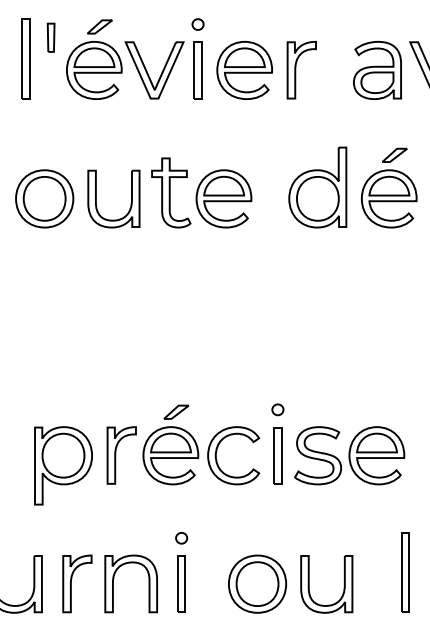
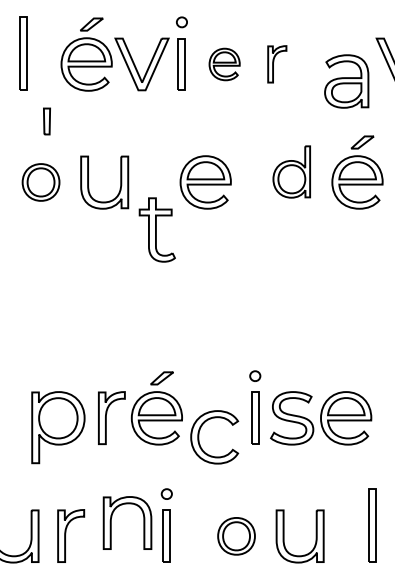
part: (50, 37) -> (46, 121), moved
part: (244, 70) -> (224, 64), size x0.6
part: (302, 70) -> (277, 64), size x0.7
part: (377, 70) -> (346, 81), moved
part: (317, 186) -> (291, 171), size x0.7
part: (170, 192) -> (156, 229), moved
part: (44, 198) -> (40, 182), size x0.7
part: (217, 455) -> (199, 437), moved
part: (114, 577) -> (112, 517), moved
part: (257, 584) -> (236, 536), size x0.7

